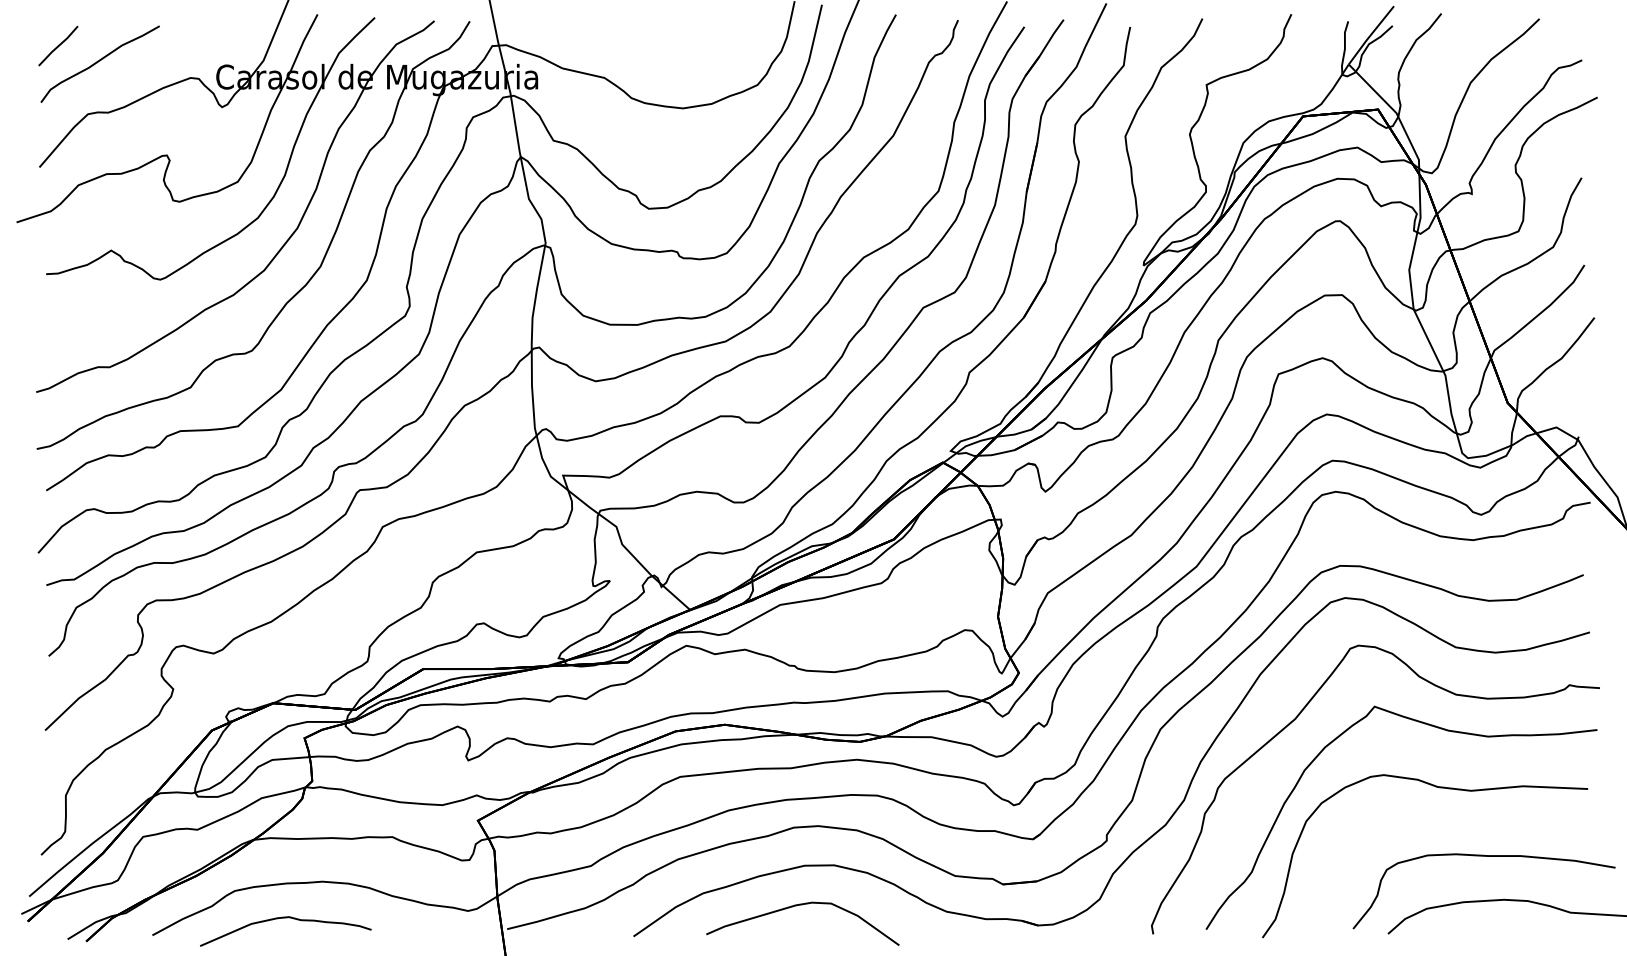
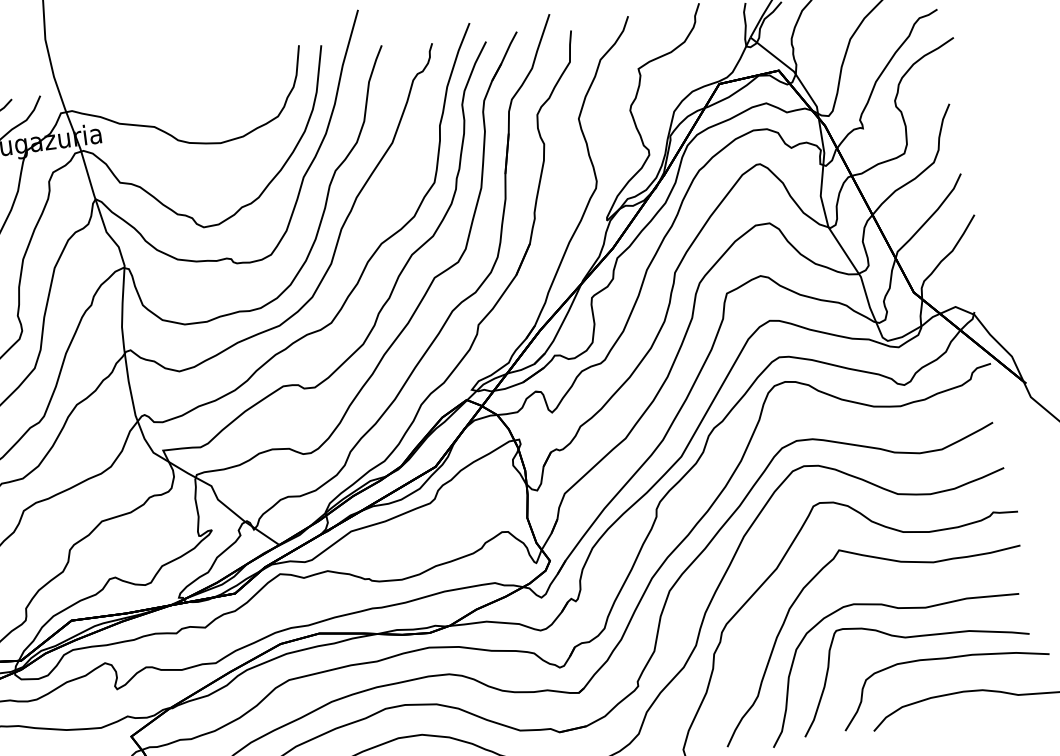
part: (1448, 825) -> (910, 637), added

